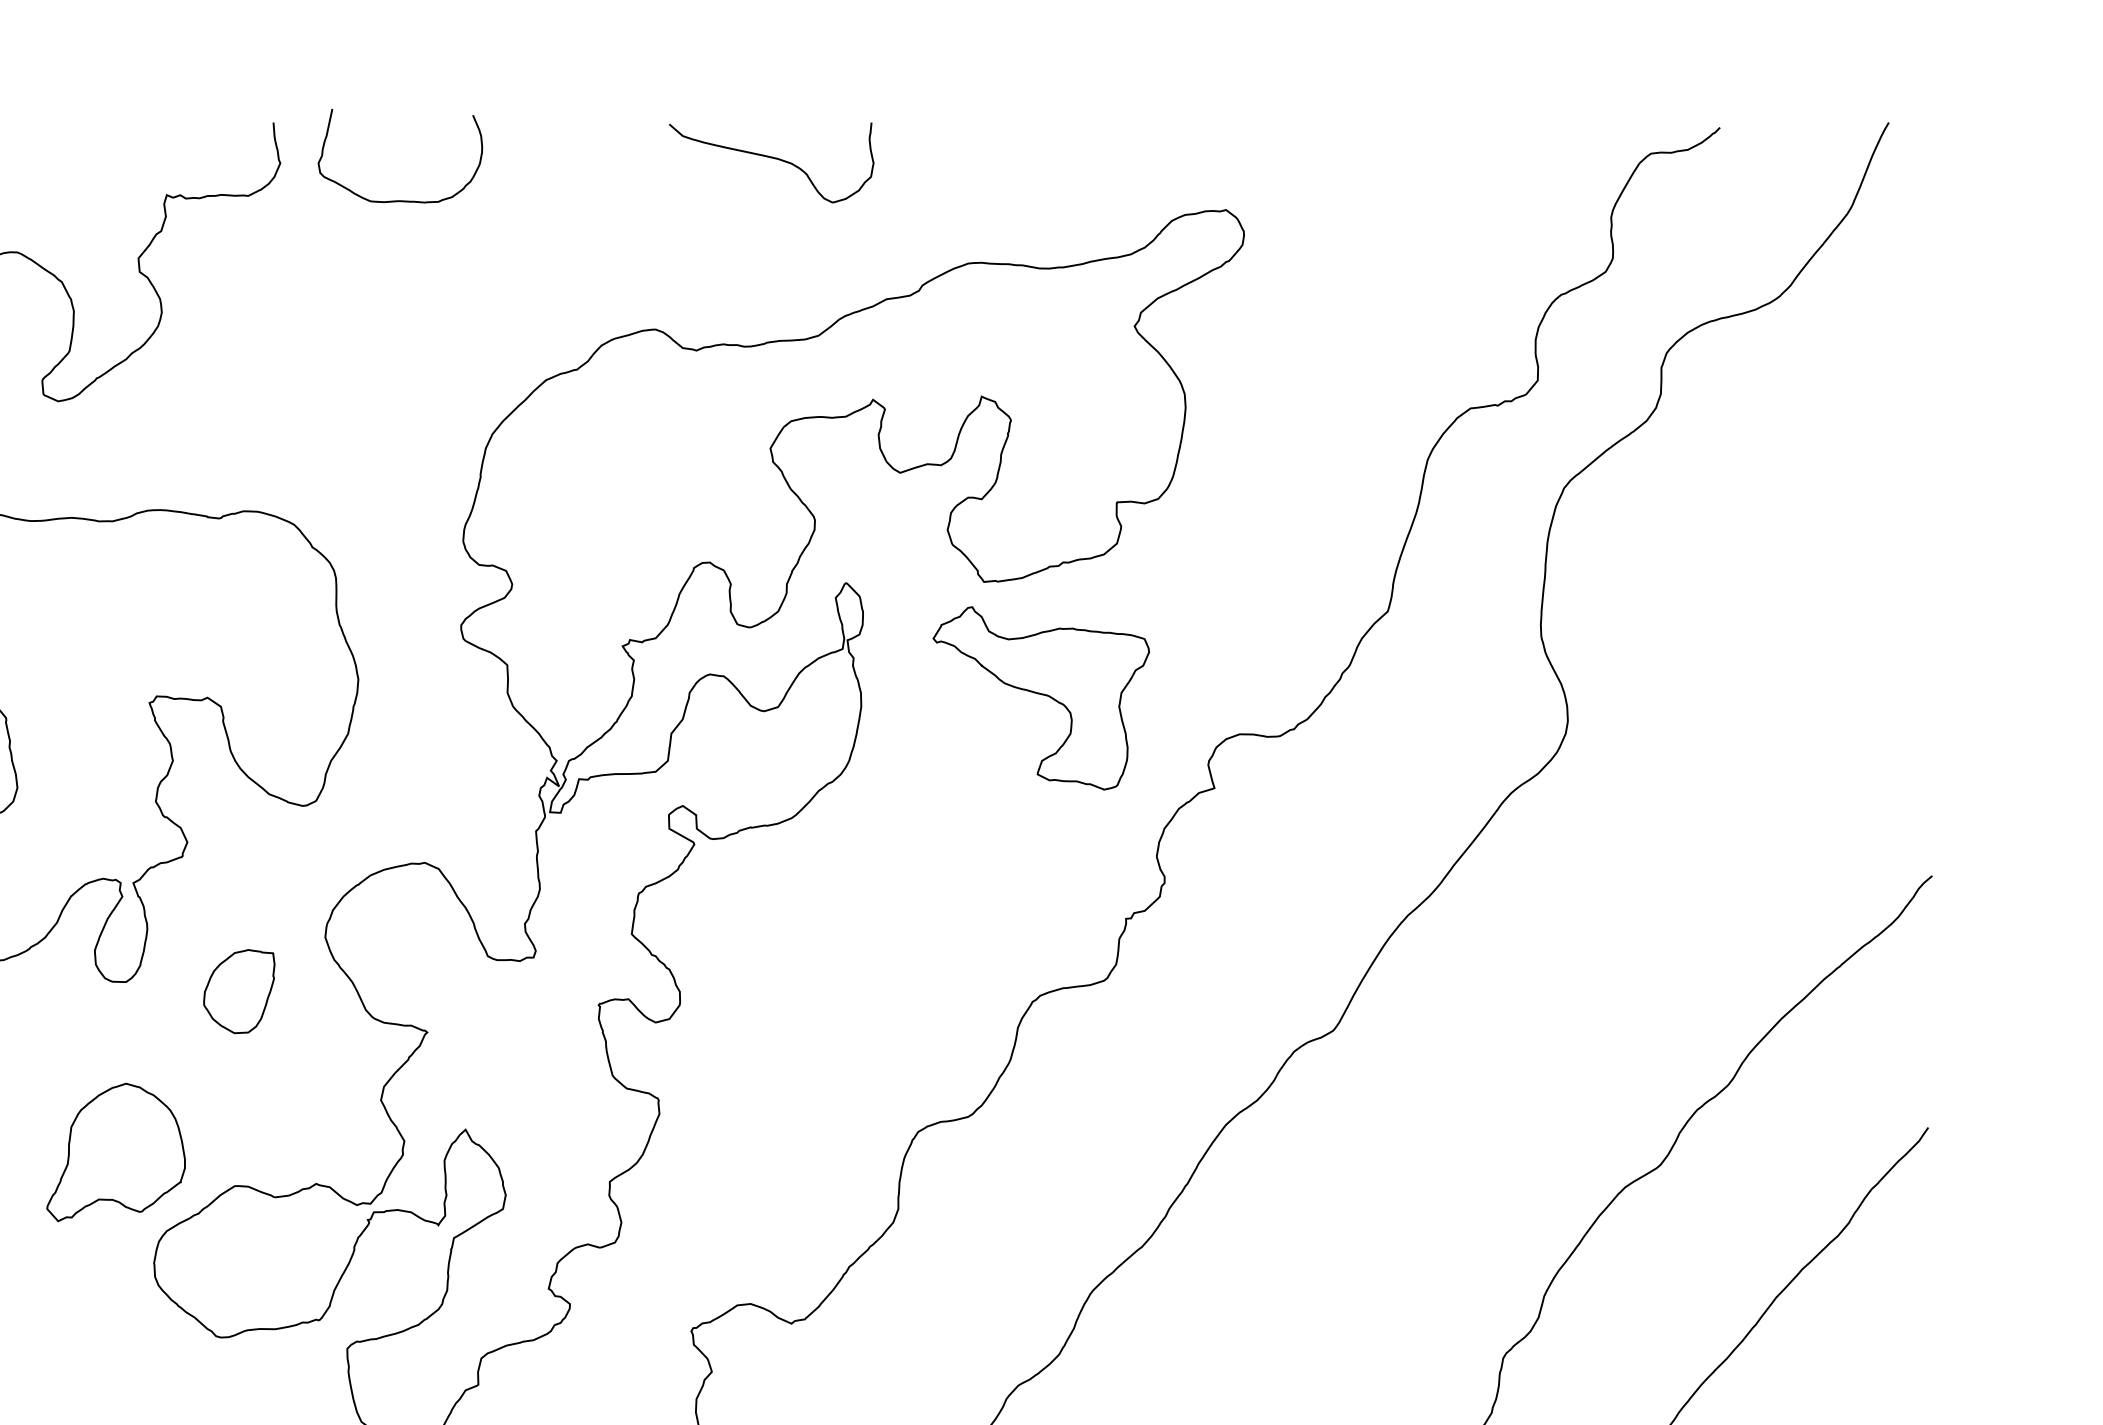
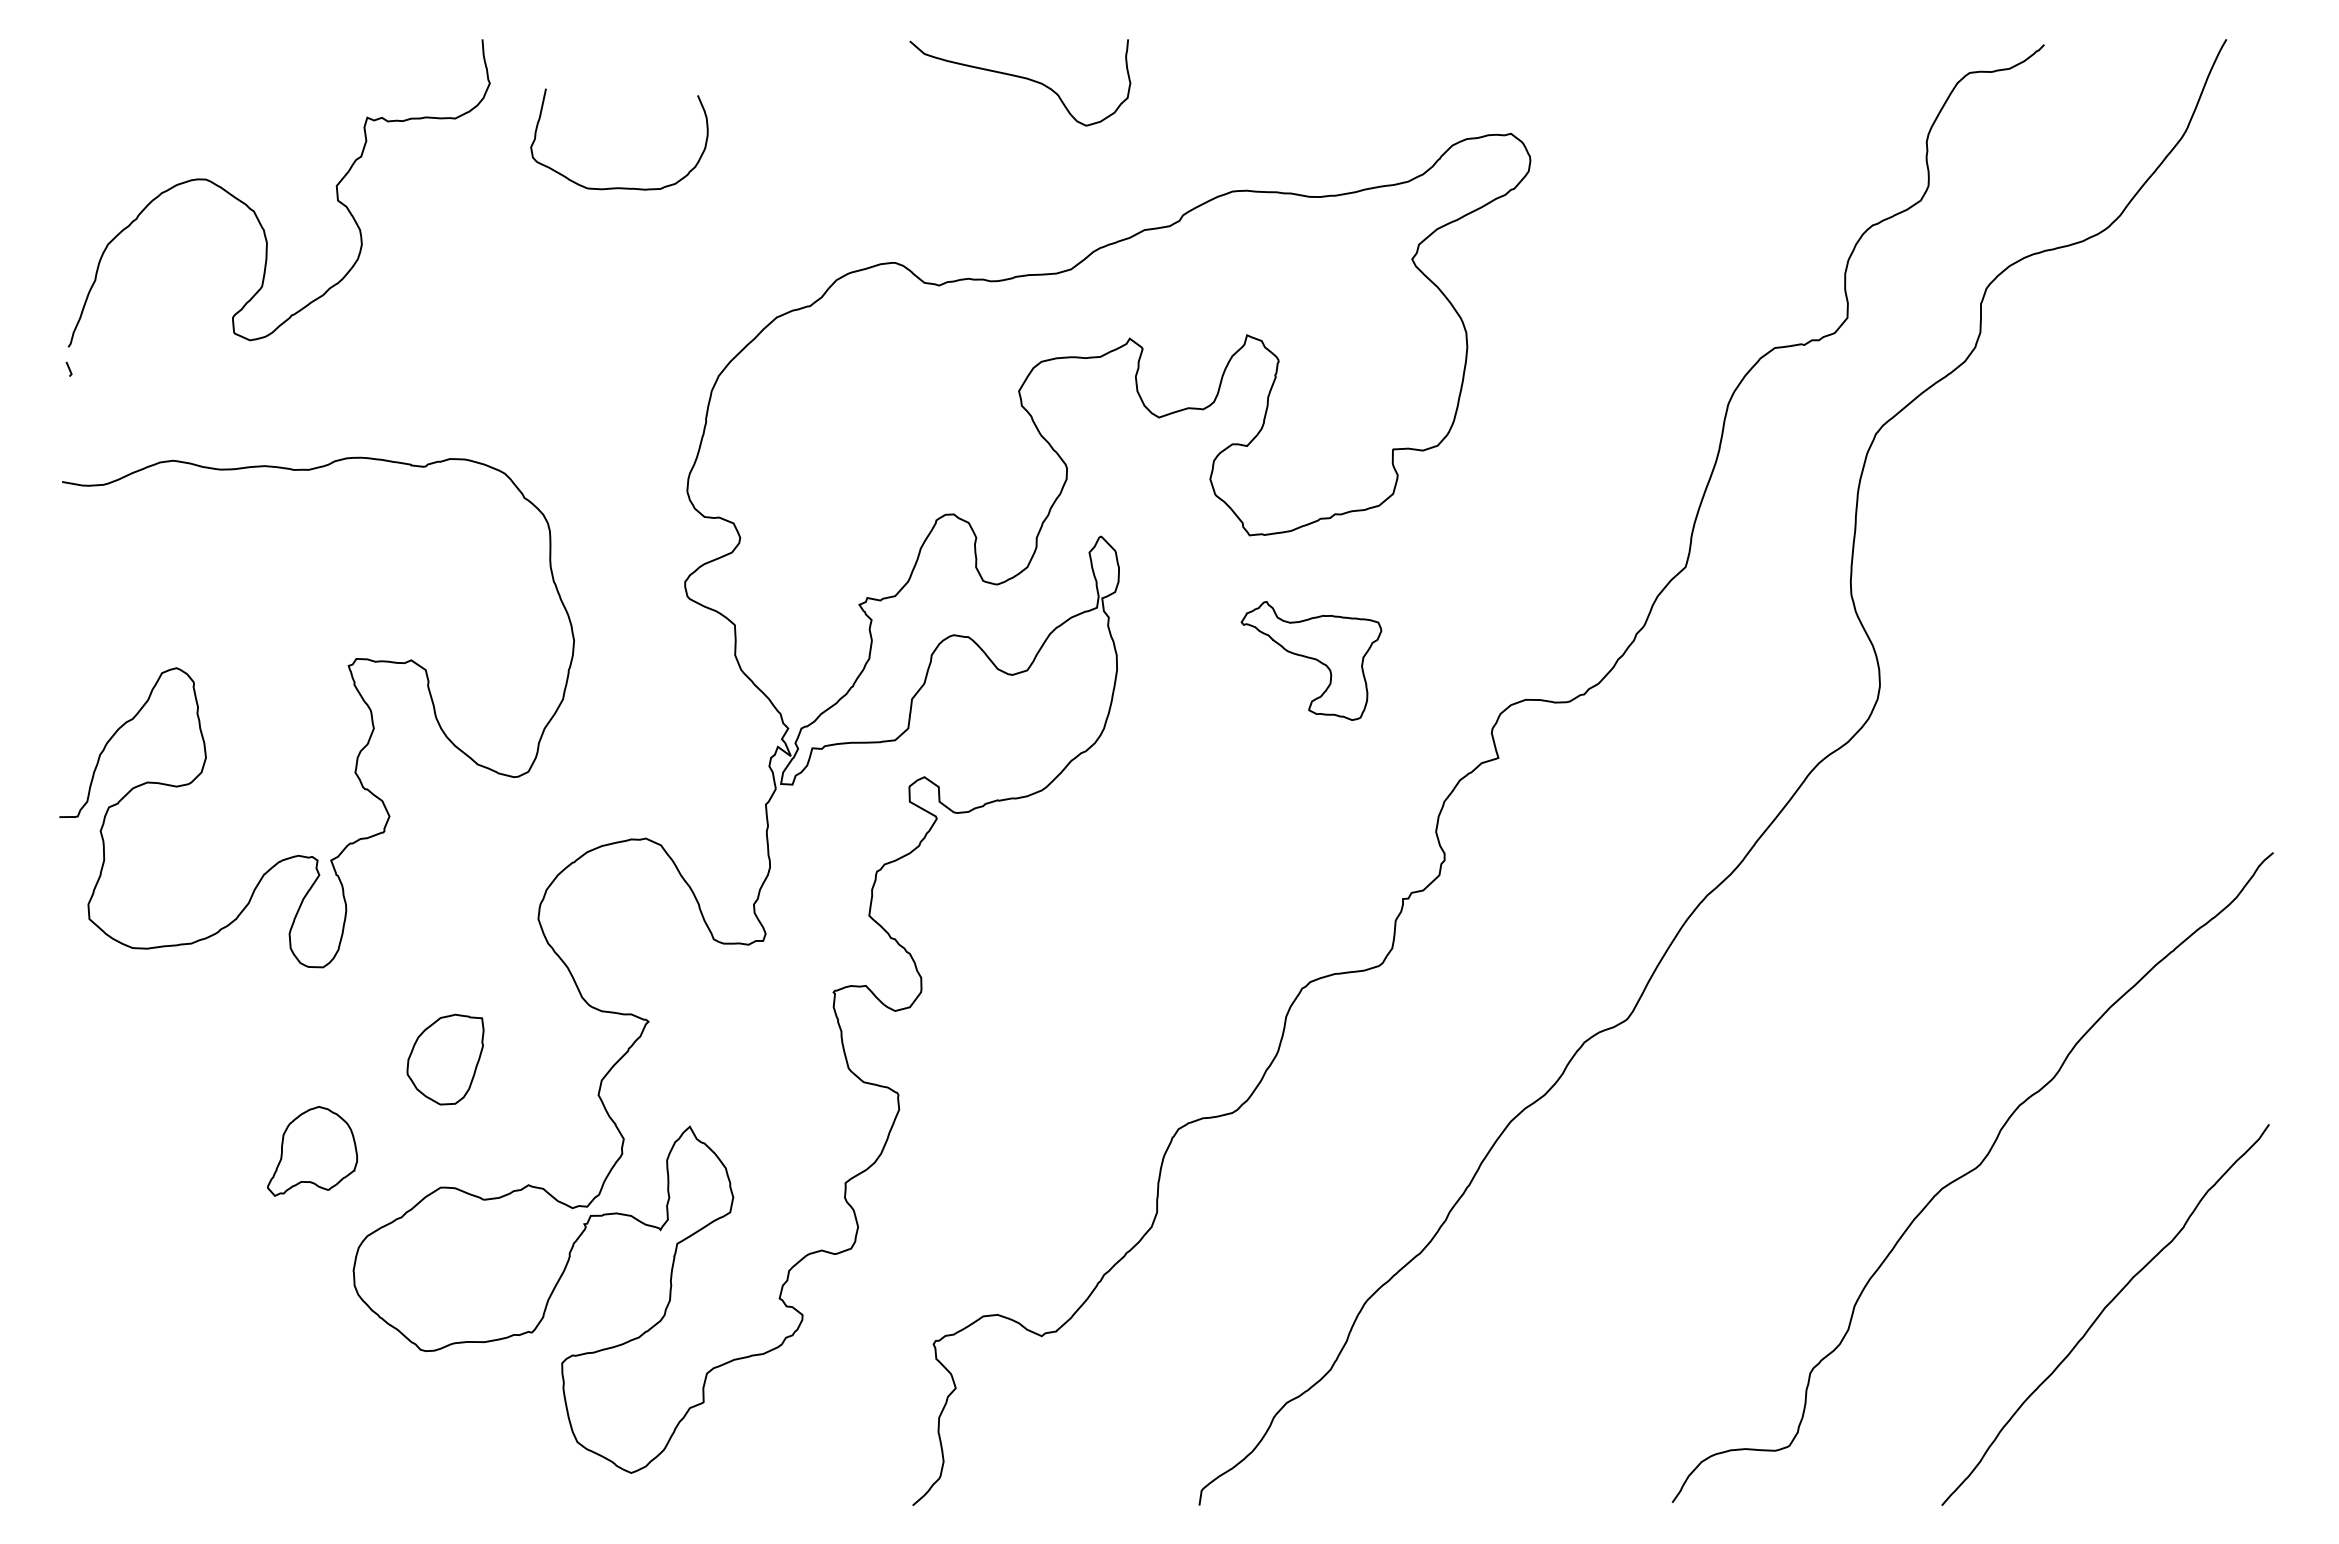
curve: (400, 200) -> (619, 187), moved
part: (1041, 697) -> (1311, 660), size x0.6
part: (239, 991) -> (445, 1059), moved
part: (116, 1152) -> (312, 1151), size x0.6

